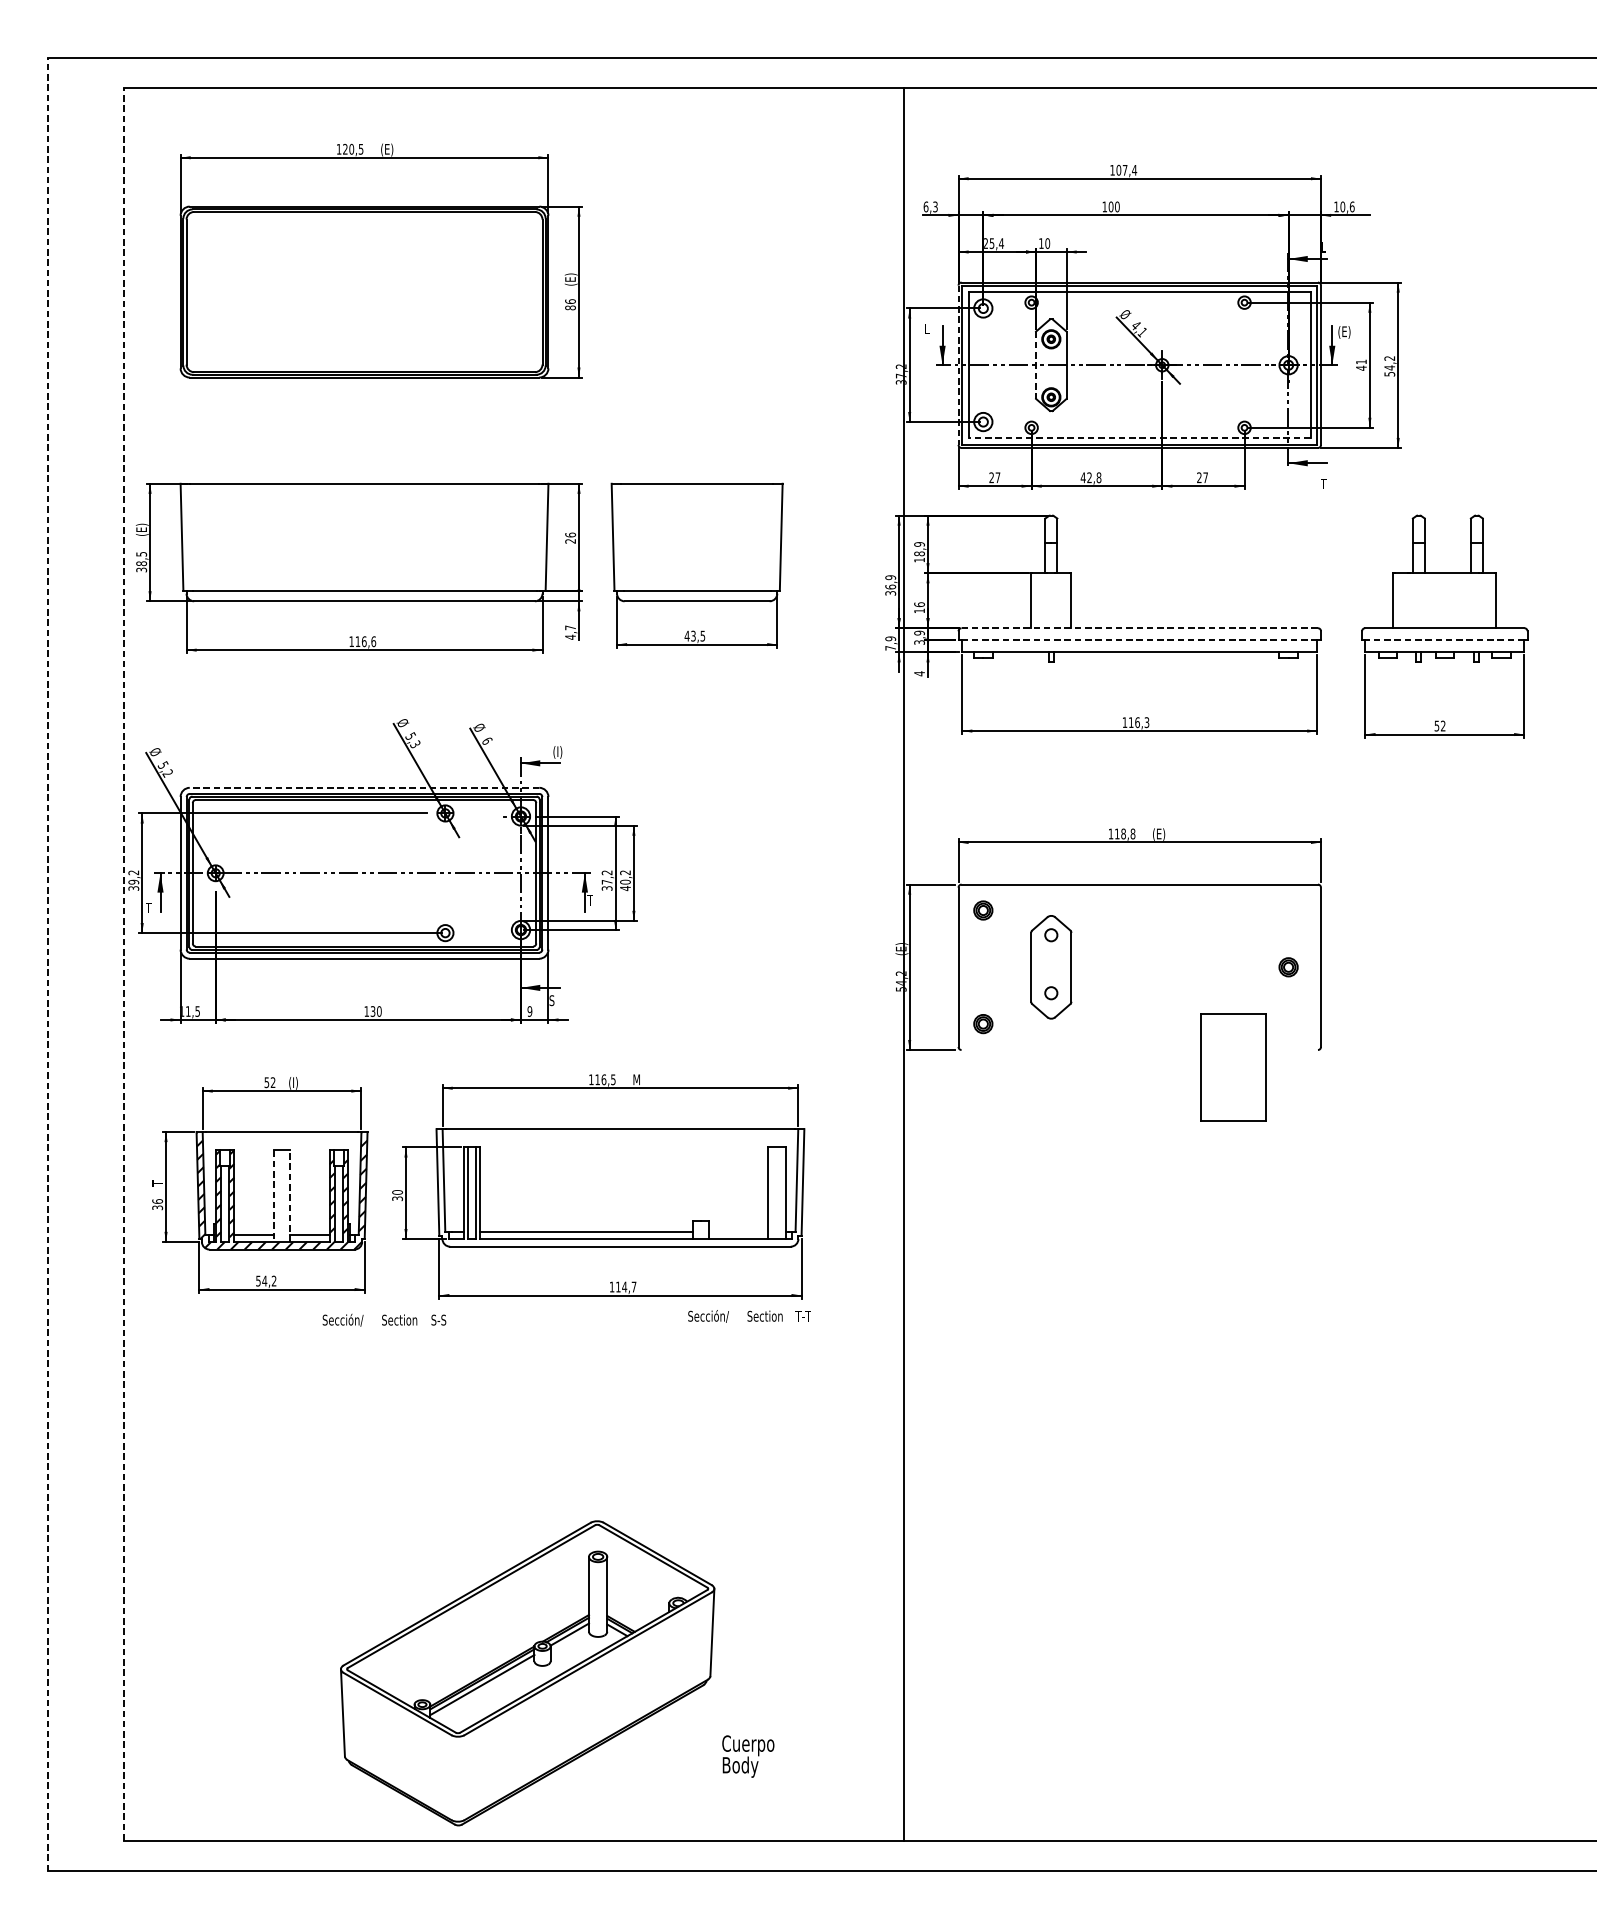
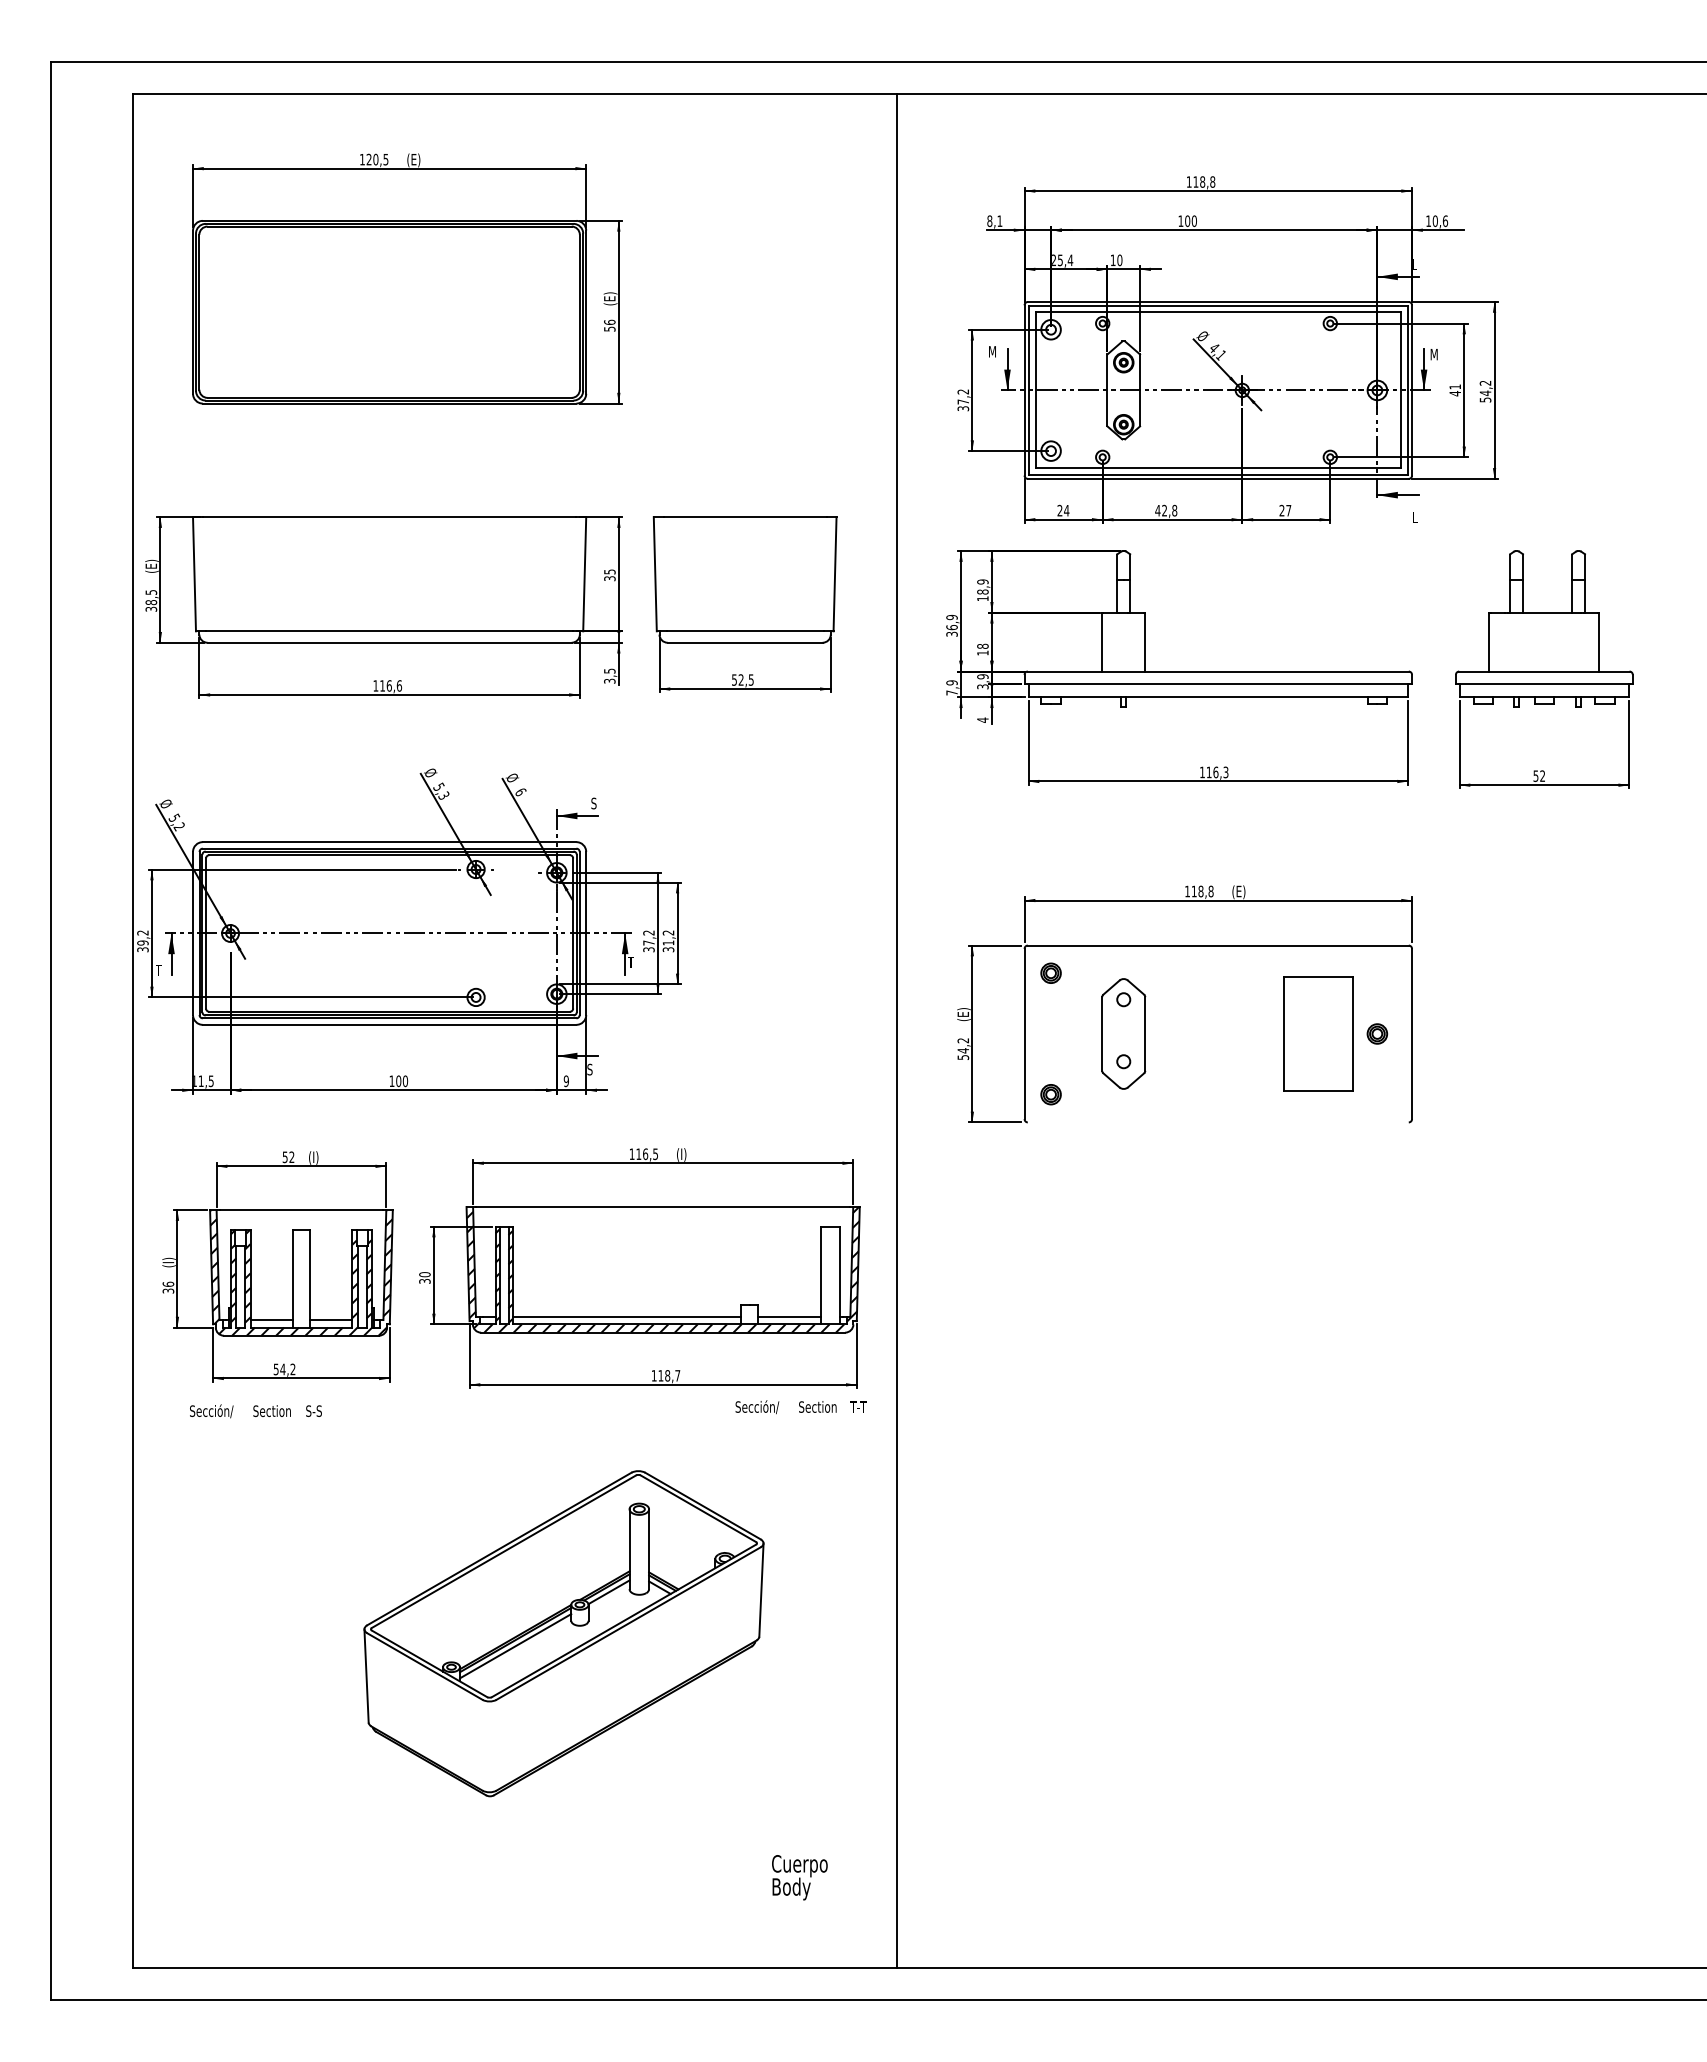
text: (1126, 169) -> (1204, 181), 107,4 -> 118,8
text: (930, 207) -> (994, 221), 6,3 -> 8,1
text: (570, 307) -> (609, 328), 86 -> 56
text: (928, 328) -> (992, 351), L -> M
text: (1343, 332) -> (1436, 355), (E) -> M
line: (958, 365) -> (1024, 390), dashed -> solid
line: (1036, 365) -> (1107, 390), dashed -> solid
line: (1139, 438) -> (1218, 468), dashed -> solid
text: (997, 477) -> (1066, 510), 27 -> 24
text: (1323, 484) -> (1414, 517), T -> L
text: (570, 538) -> (609, 575), 26 -> 35
text: (919, 603) -> (982, 645), 16 -> 18
line: (1139, 628) -> (1218, 671), dashed -> solid
text: (570, 631) -> (609, 675), 4,7 -> 3,5
text: (689, 635) -> (737, 679), 43,5 -> 52,5
line: (1139, 640) -> (1217, 684), dashed -> solid
line: (1443, 640) -> (1543, 684), dashed -> solid
text: (557, 752) -> (595, 804), (I) -> S
line: (364, 788) -> (389, 842), dashed -> solid
text: (625, 885) -> (668, 946), 40,2 -> 31,2
line: (48, 964) -> (51, 1030), dashed -> solid
line: (124, 964) -> (132, 1031), dashed -> solid
line: (904, 964) -> (897, 1030), moved
text: (372, 1011) -> (398, 1081), 130 -> 100
part: (1233, 1066) -> (1318, 1033), moved
text: (637, 1080) -> (681, 1154), M -> (I)
text: (157, 1181) -> (168, 1262), T -> (I)
hatch: (619, 1187) -> (662, 1269), added
line: (273, 1196) -> (292, 1278), dashed -> solid
line: (289, 1196) -> (309, 1278), dashed -> solid
line: (738, 1231) -> (789, 1316), added
text: (624, 1286) -> (667, 1375), 114,7 -> 118,7
text: (384, 1320) -> (255, 1411), moved
part: (527, 1673) -> (563, 1633), moved

